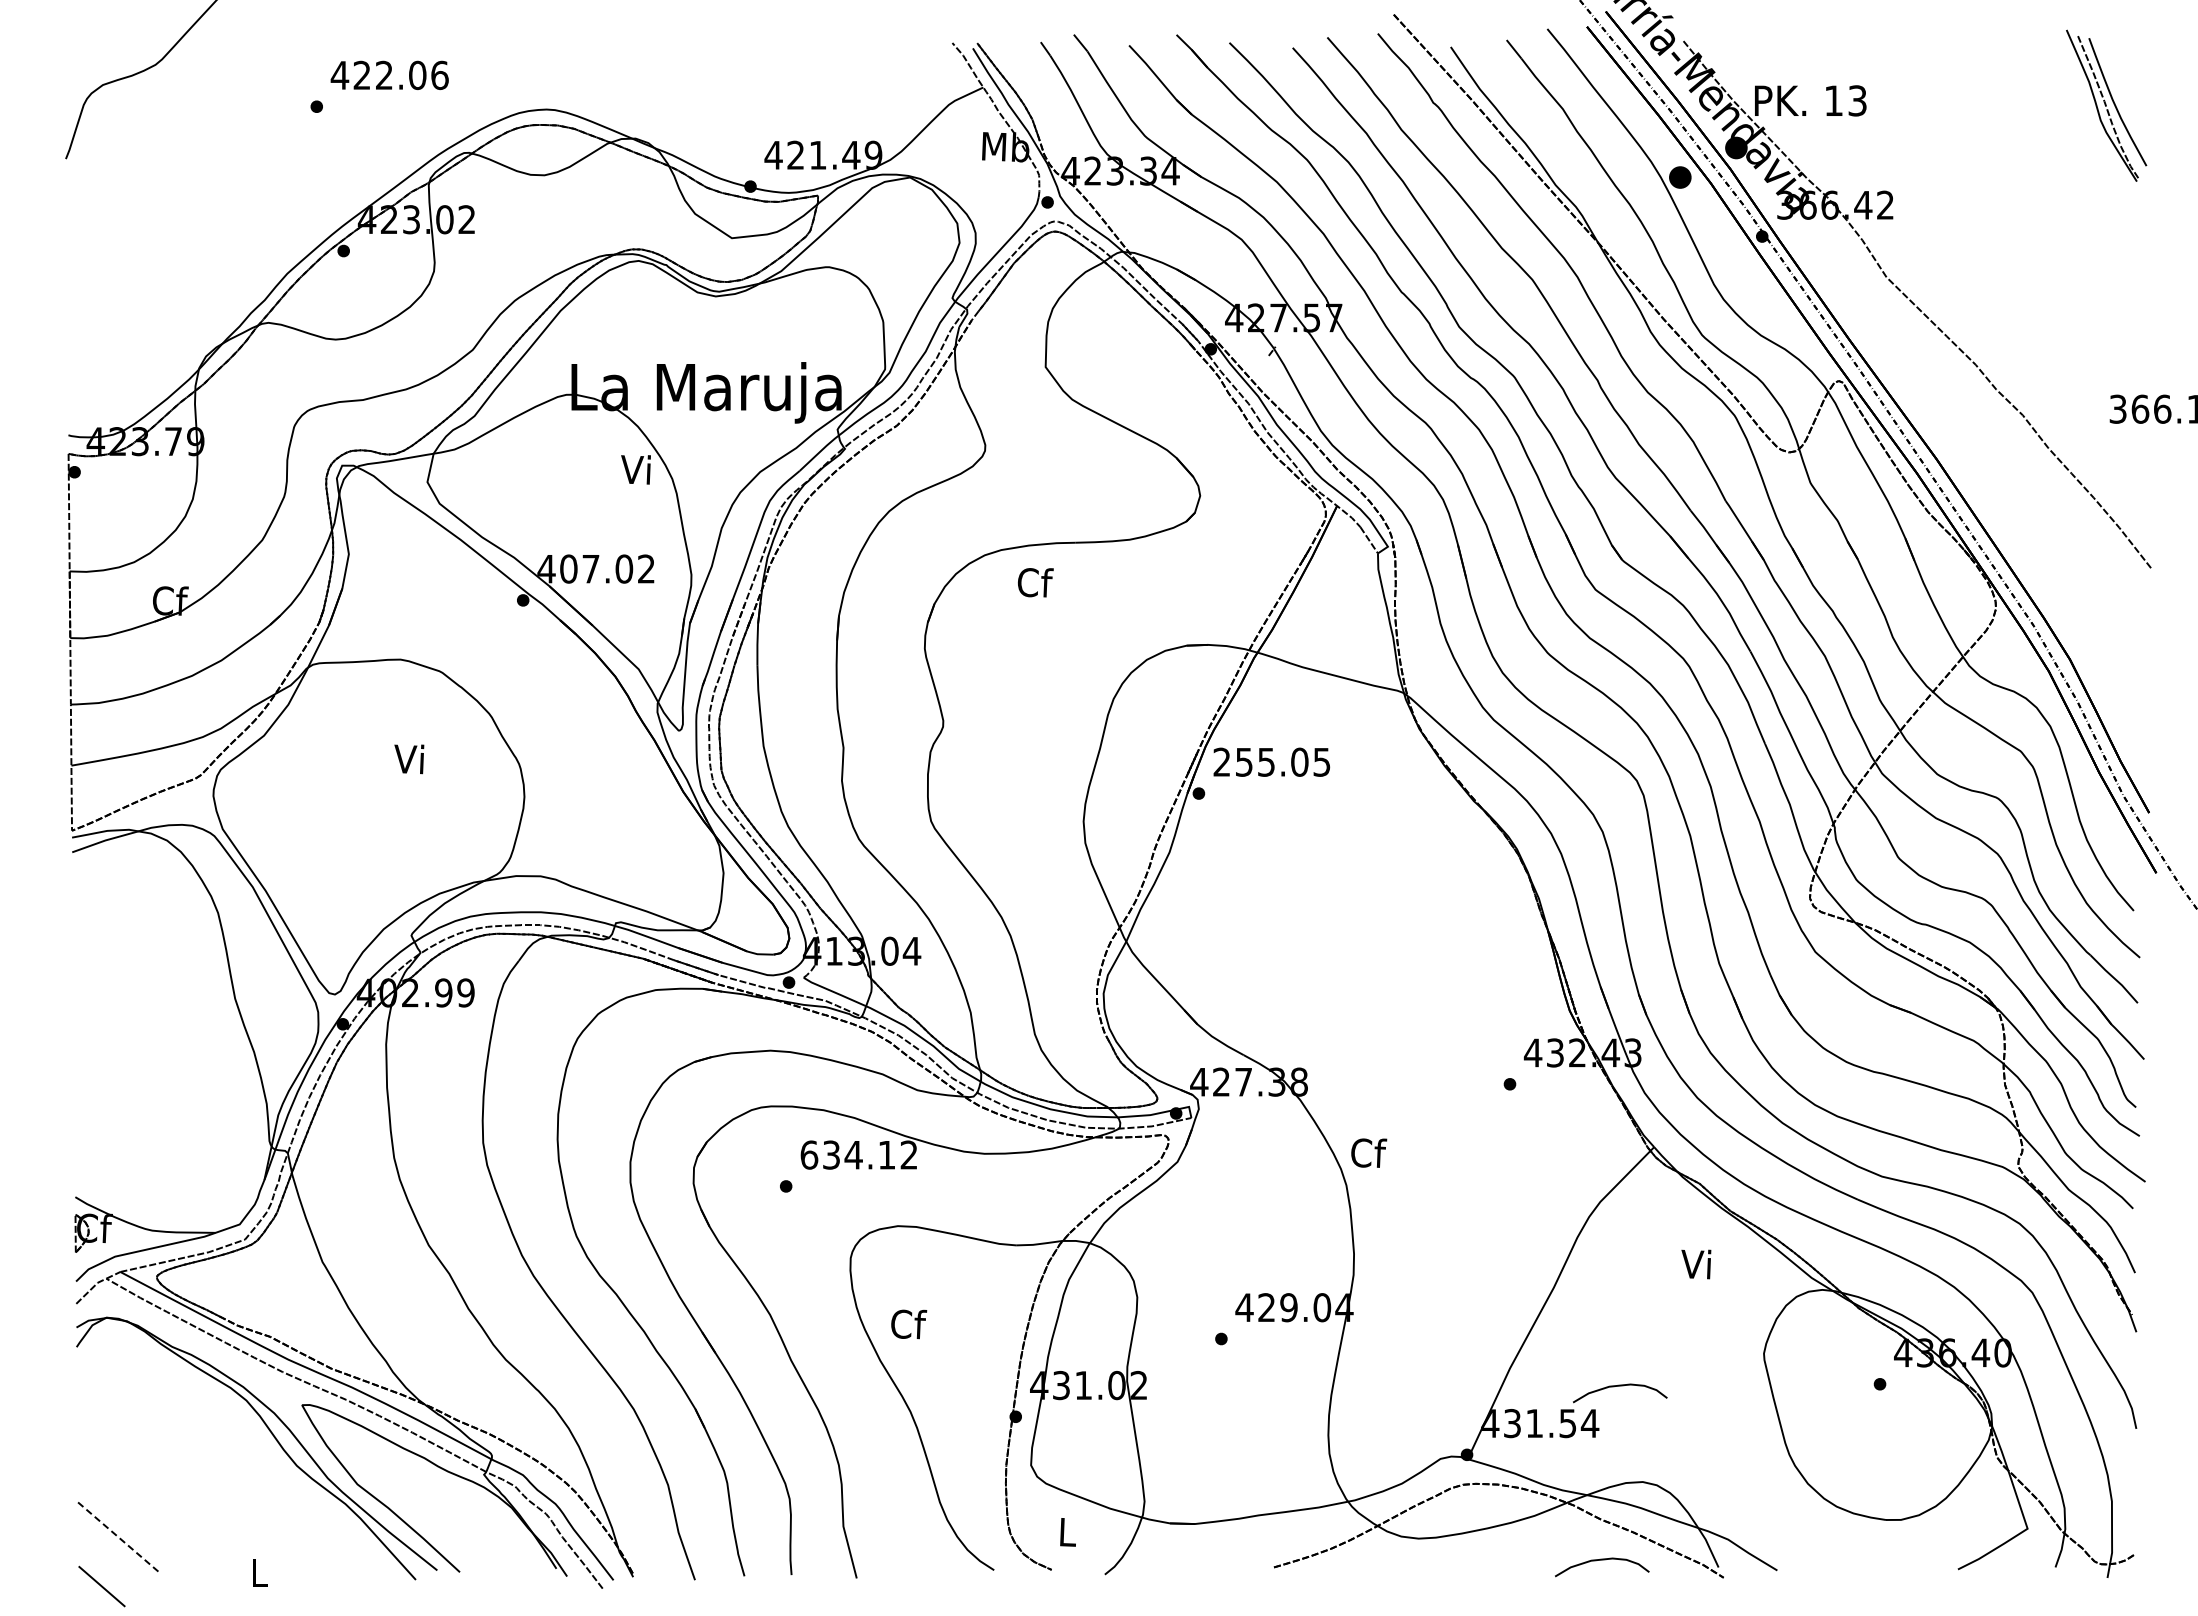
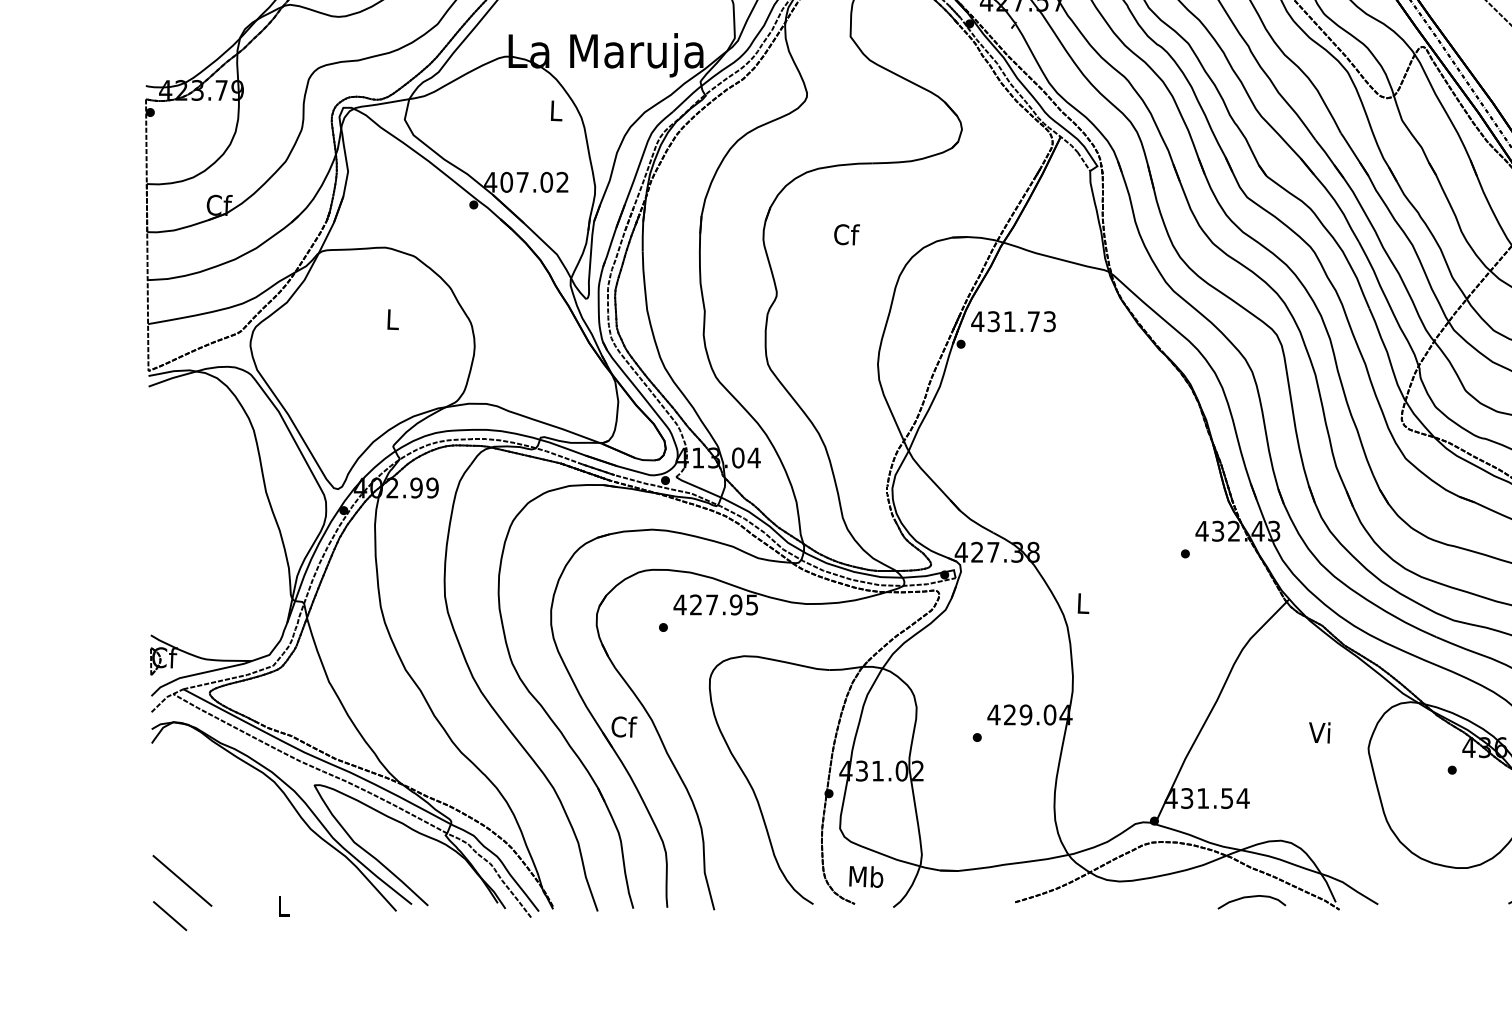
text: (635, 469) -> (554, 110), Vi -> L
text: (1035, 582) -> (846, 234), moved
text: (409, 759) -> (391, 319), Vi -> L
text: (1271, 761) -> (1013, 321), 255.05 -> 431.73
text: (1369, 1152) -> (1084, 603), Cf -> L
text: (858, 1154) -> (715, 604), 634.12 -> 427.95
text: (1696, 1264) -> (1319, 732), moved
text: (909, 1324) -> (624, 727), moved
curve: (1620, 1386) -> (1265, 771), removed
text: (1066, 1532) -> (865, 877), L -> Mb
line: (119, 1538) -> (182, 881), dashed -> solid

